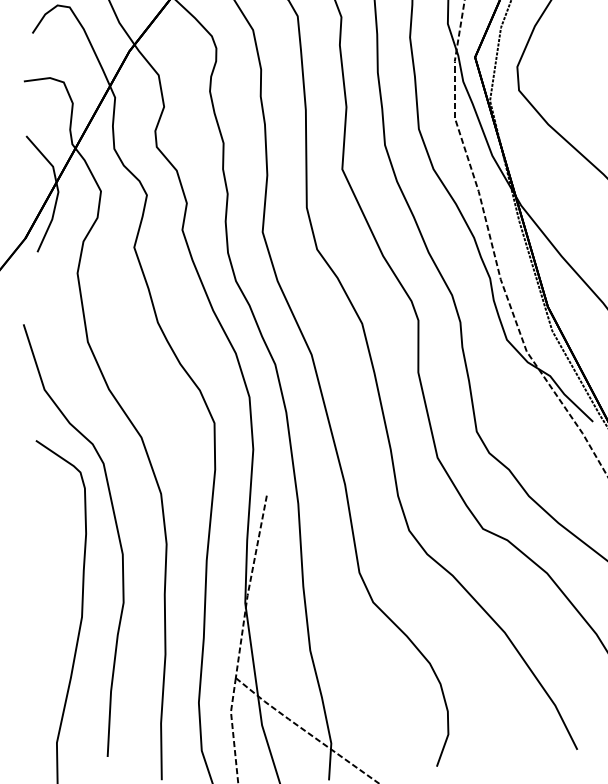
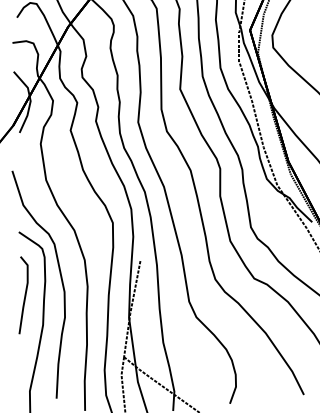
part: (44, 561) -> (23, 295), added

